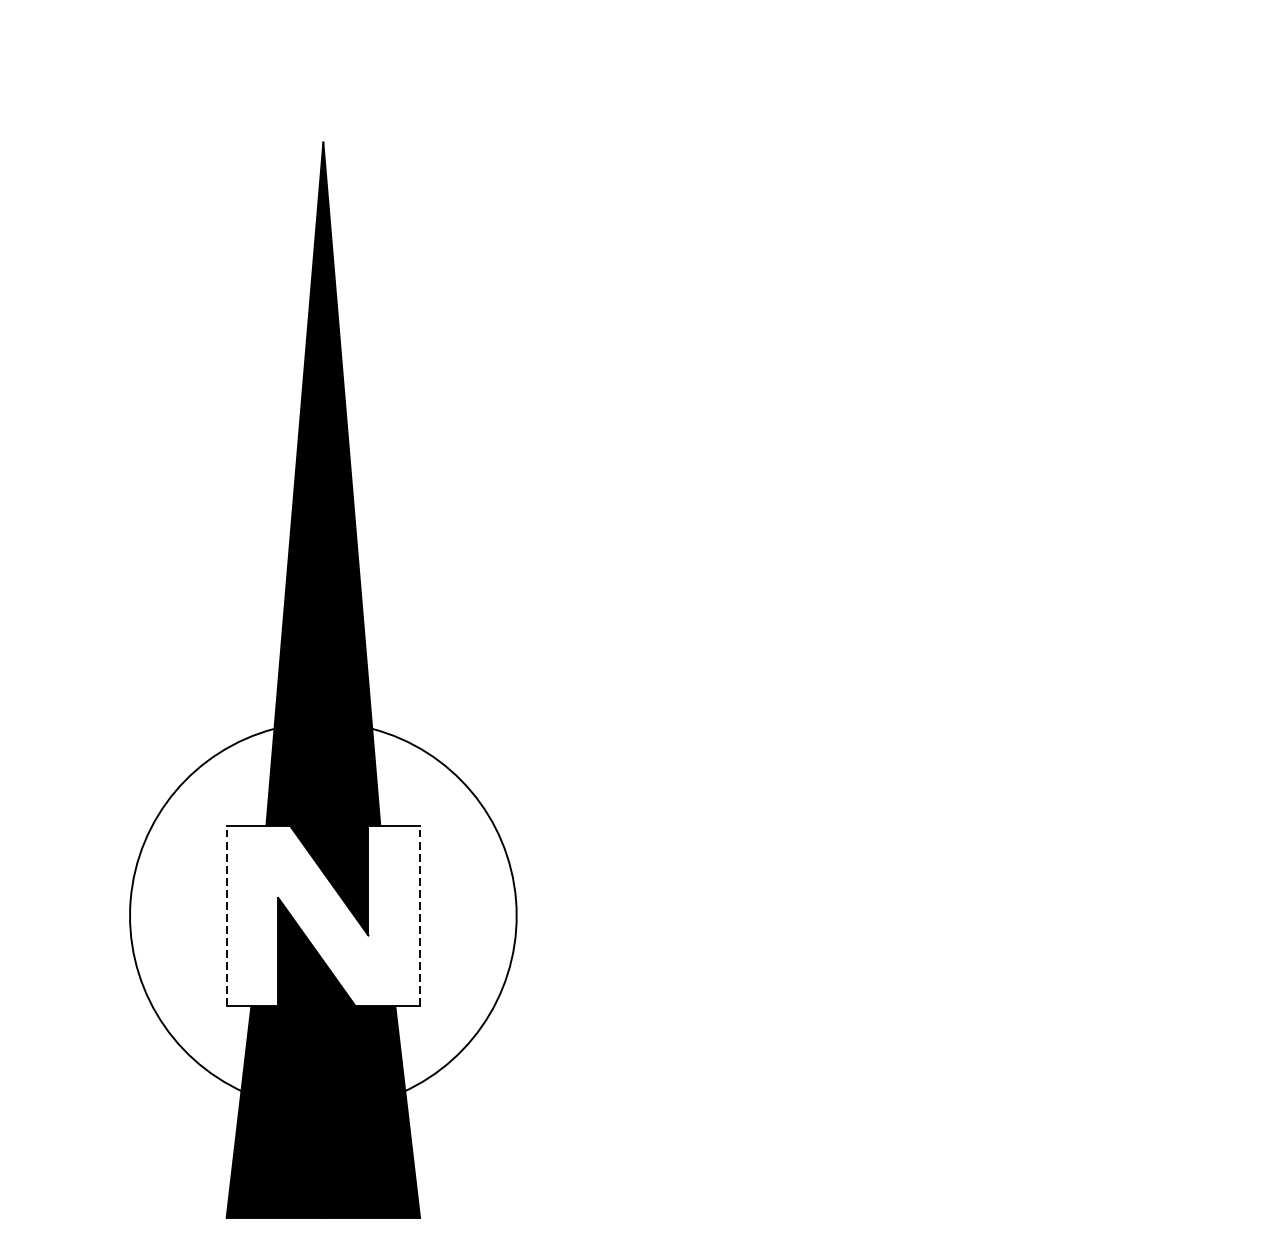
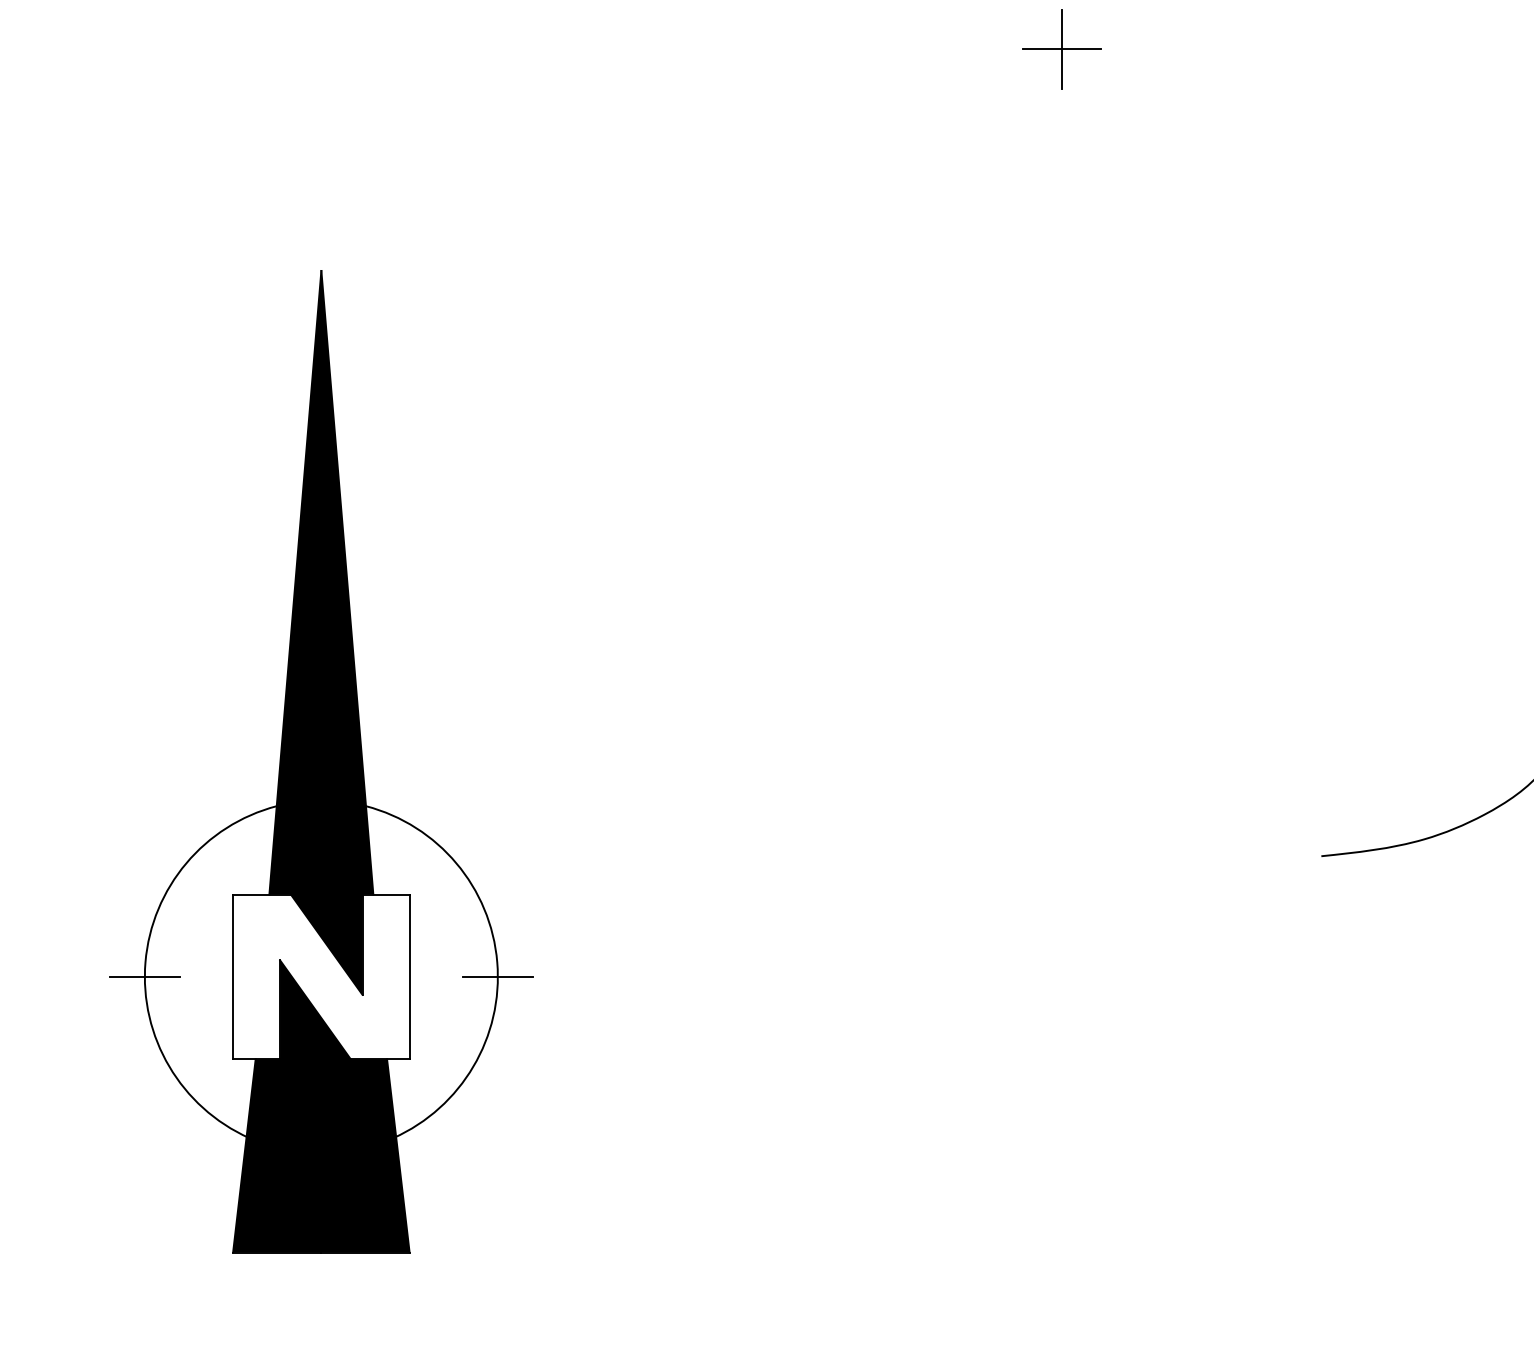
line: (129, 915) -> (144, 976), added
line: (227, 915) -> (233, 976), dashed -> solid
line: (419, 915) -> (409, 976), dashed -> solid
line: (516, 915) -> (497, 976), added

